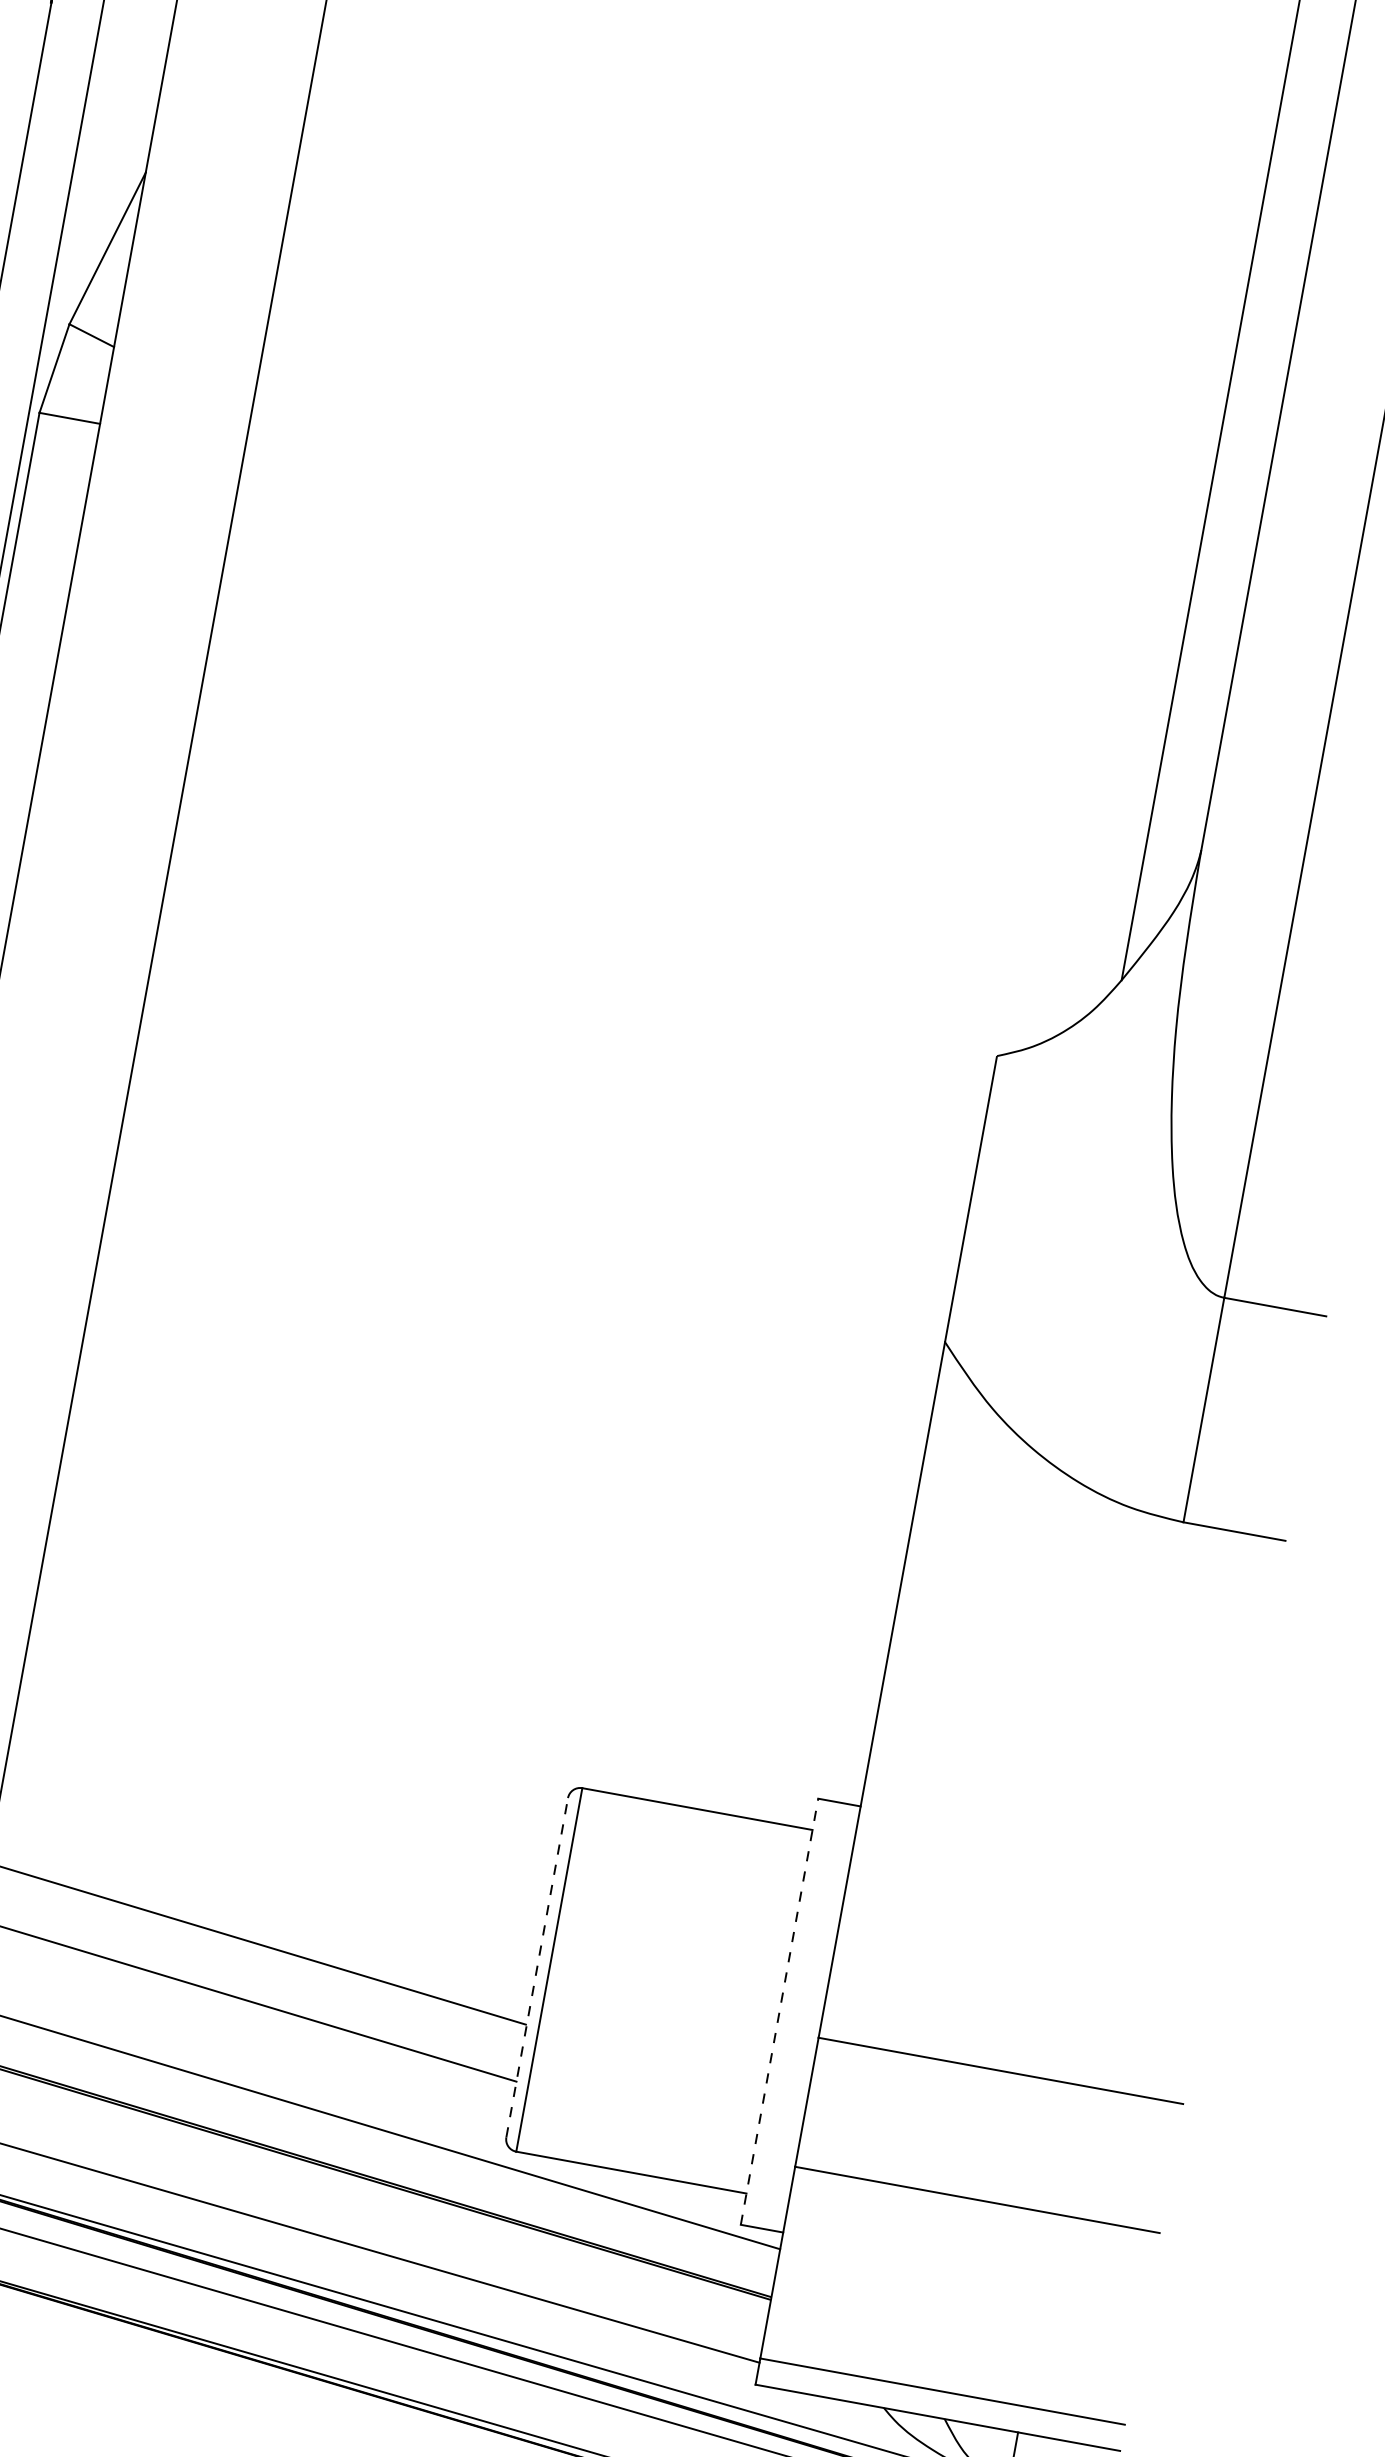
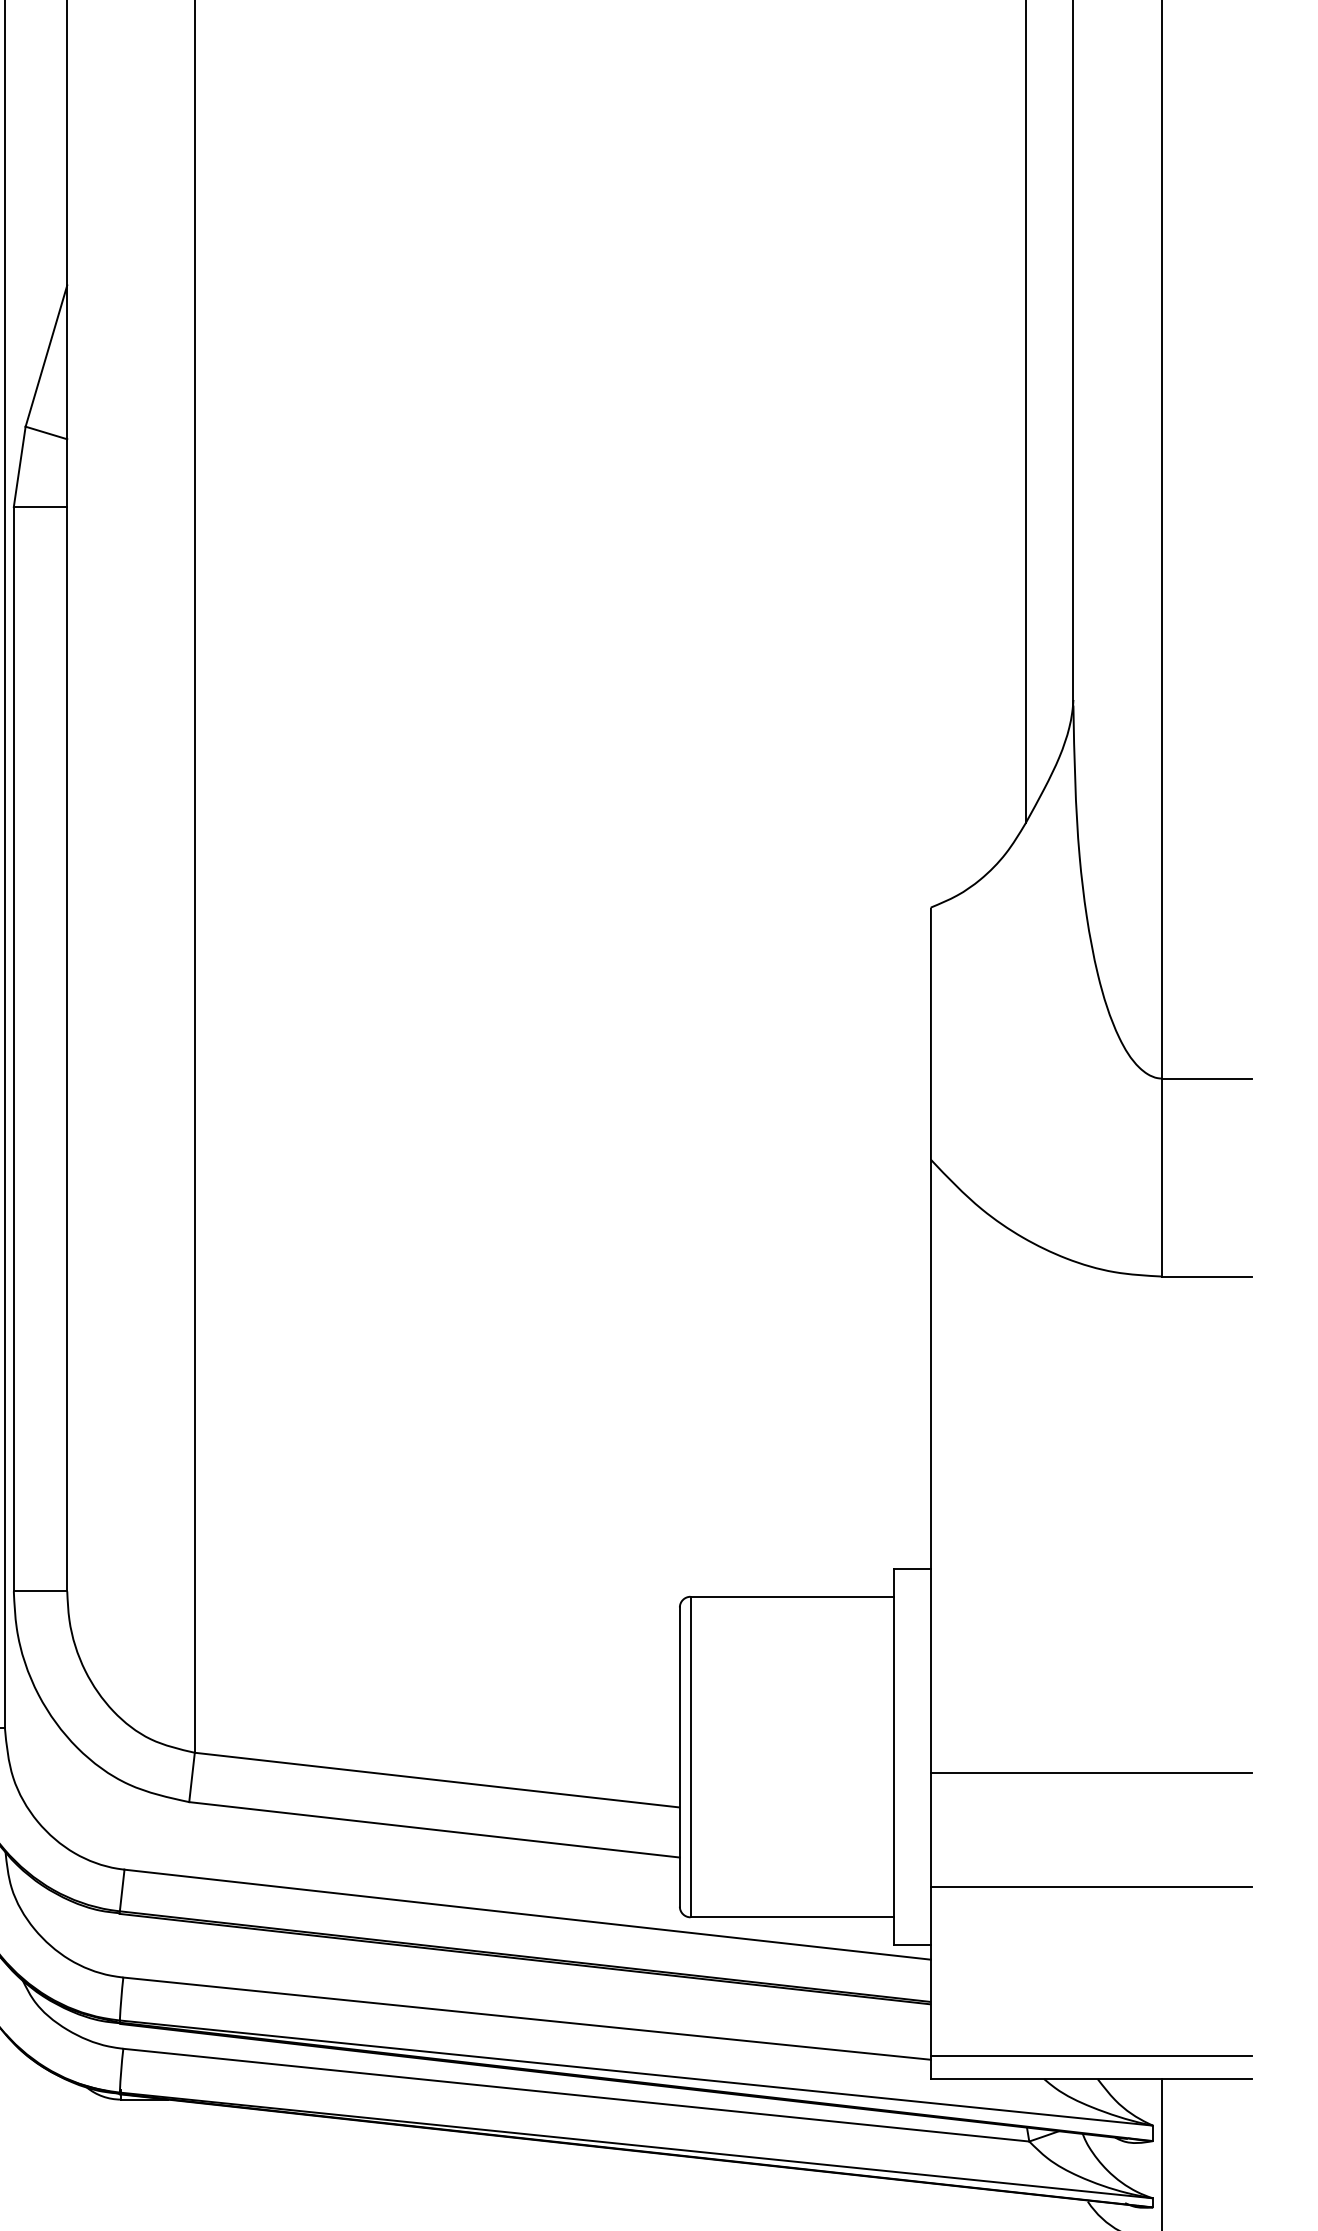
line: (536, 1968) -> (679, 1757), dashed -> solid
line: (779, 2012) -> (893, 1757), dashed -> solid

